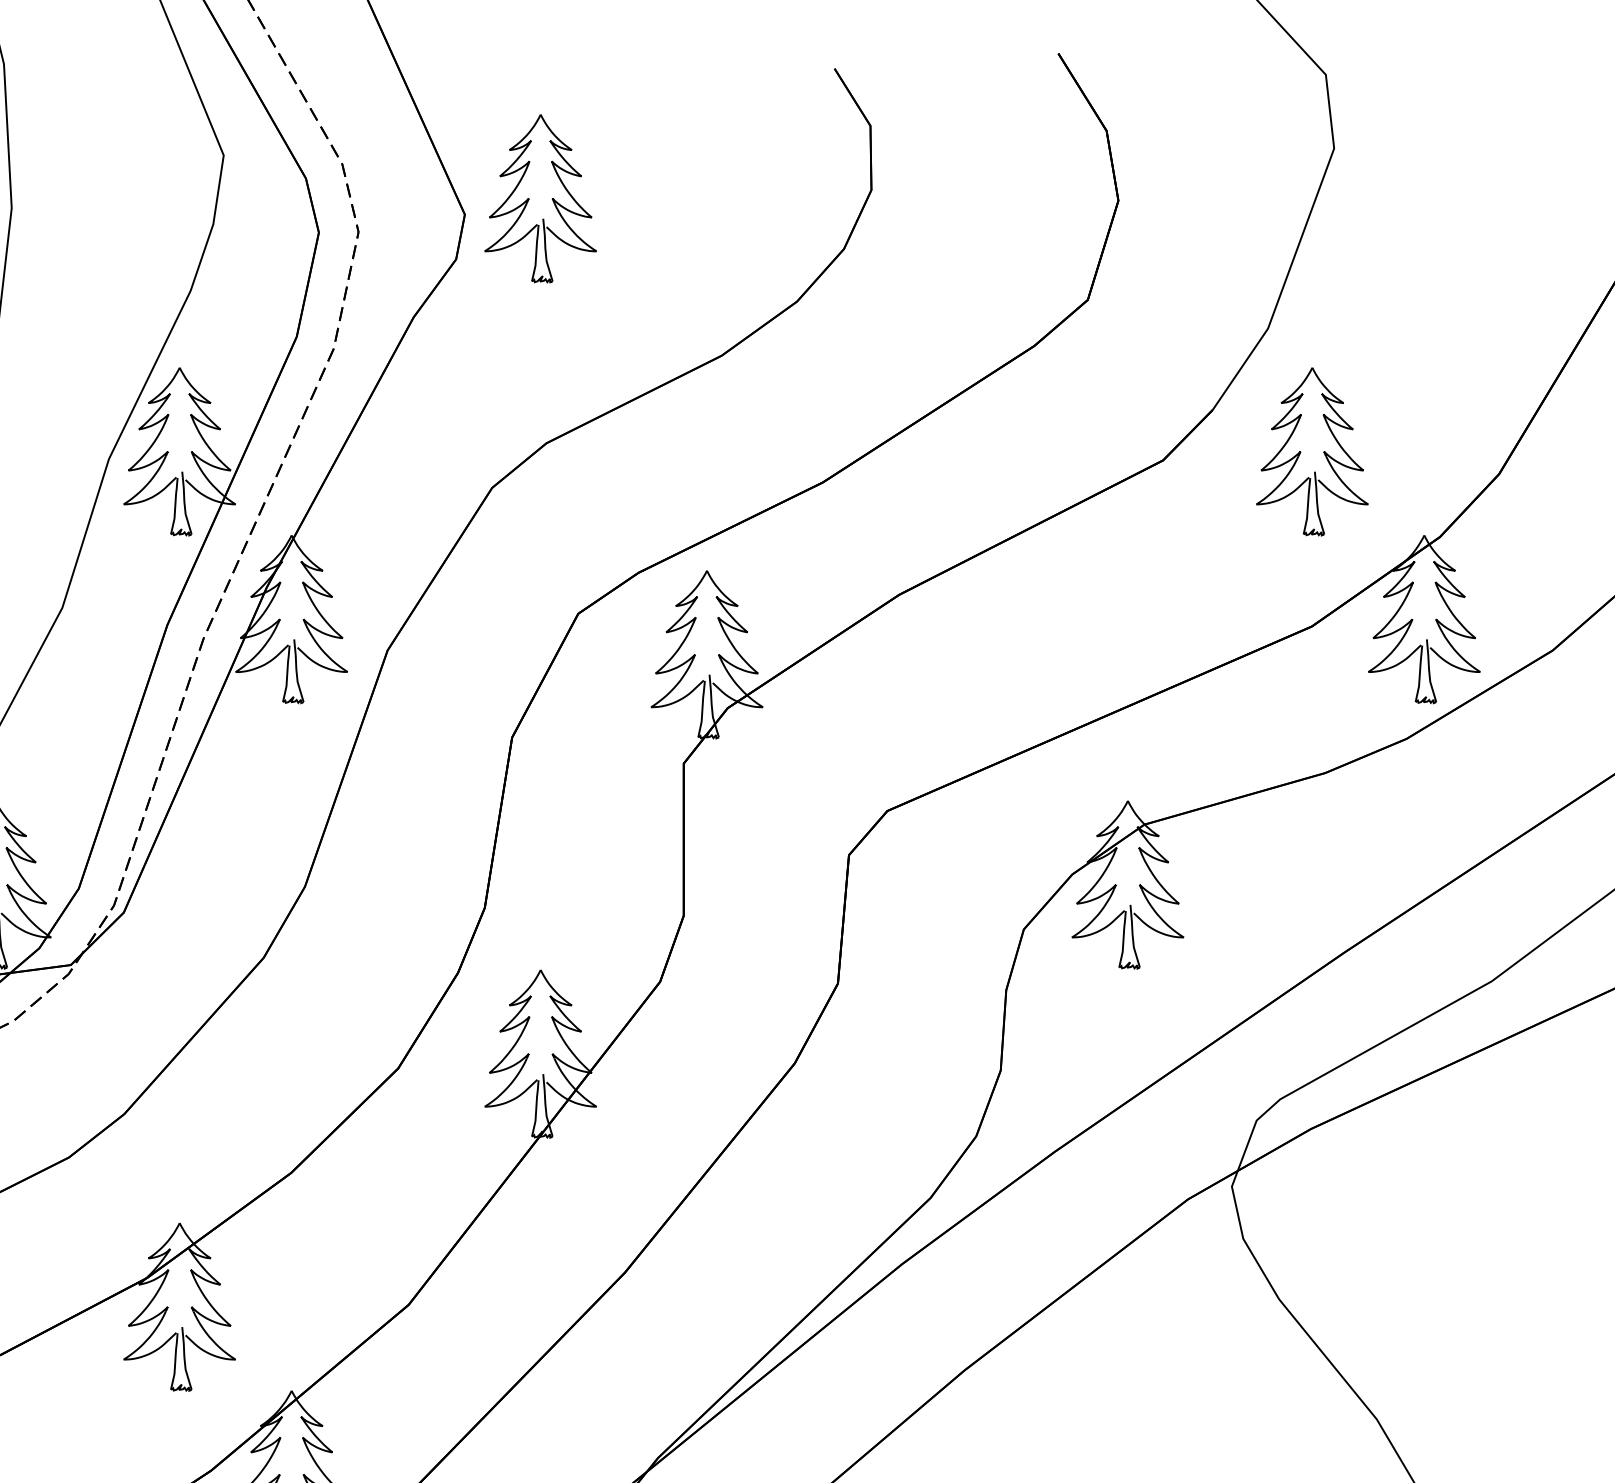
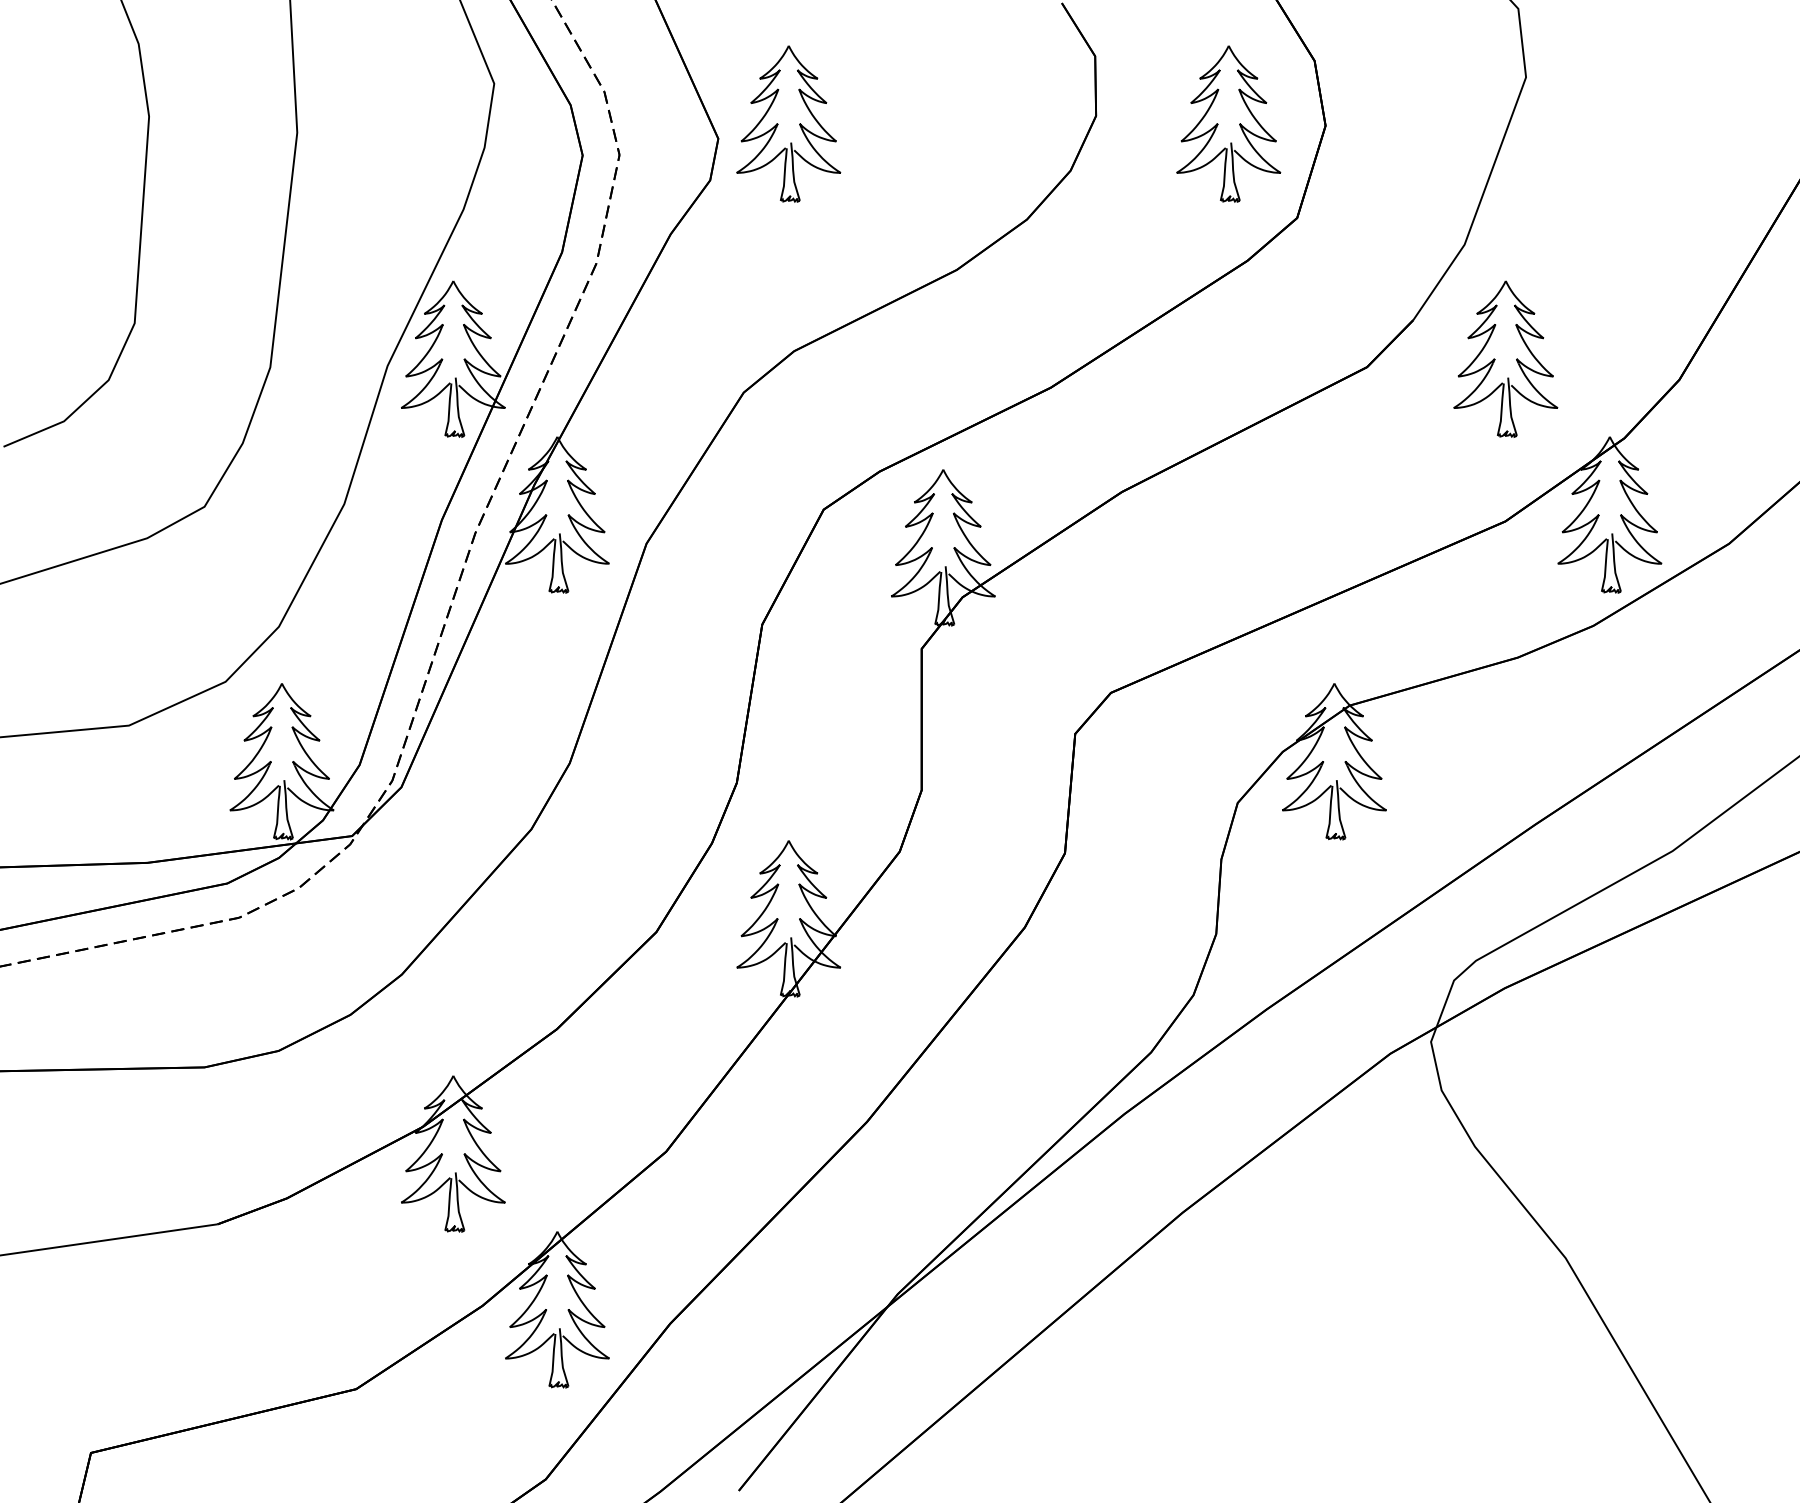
part: (1003, 199) -> (1218, 124), added

